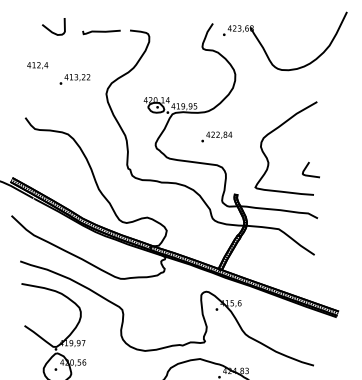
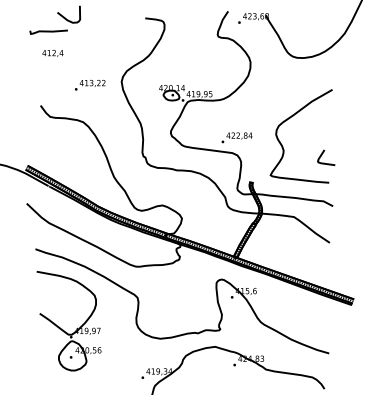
curve: (101, 31) -> (48, 31), moved
text: (75, 78) -> (90, 84), moved
text: (216, 136) -> (236, 137), moved

